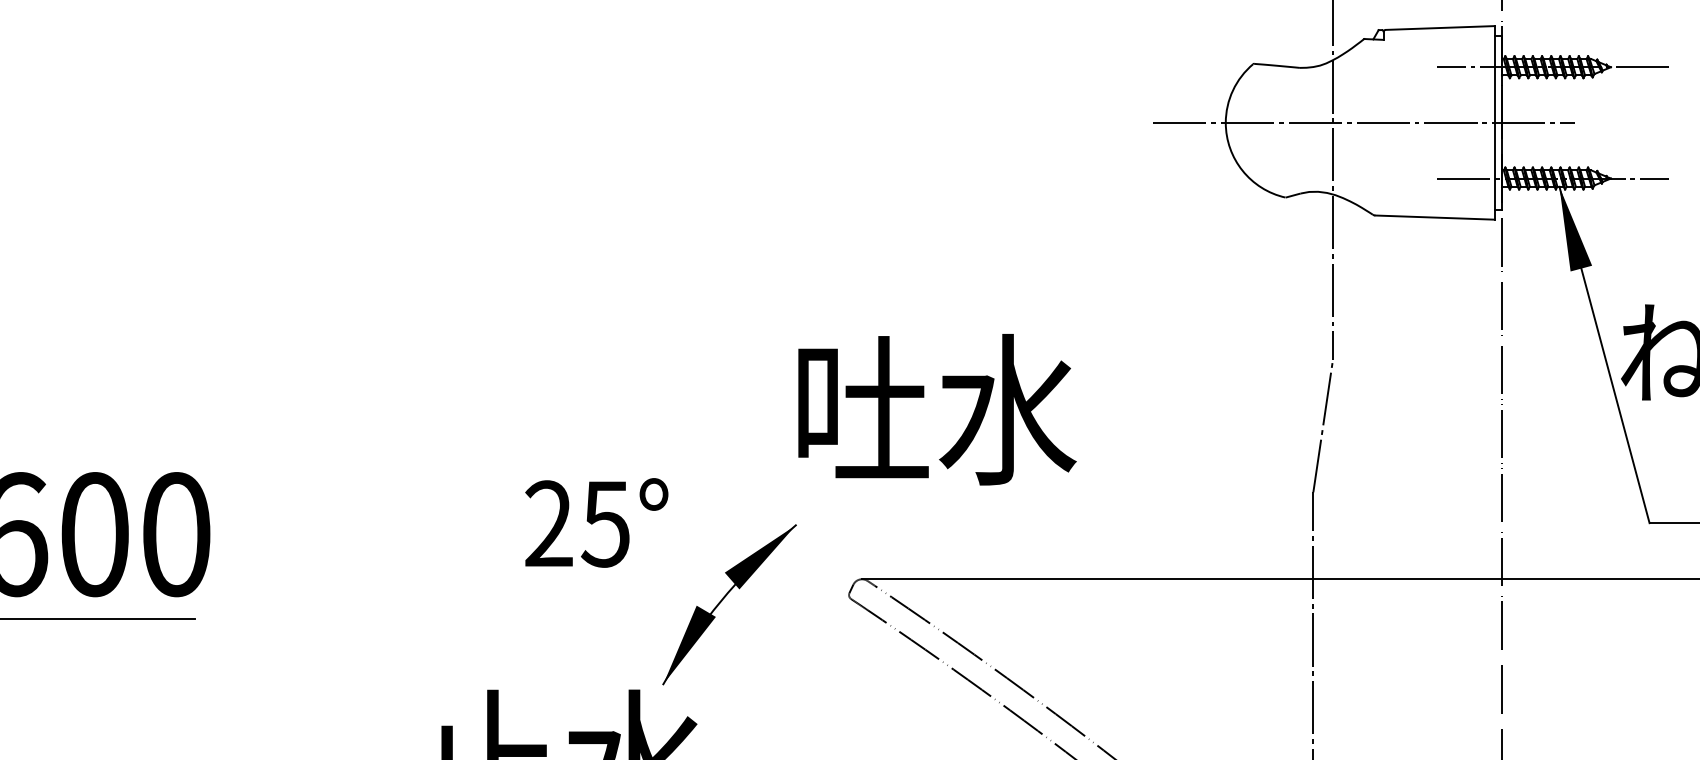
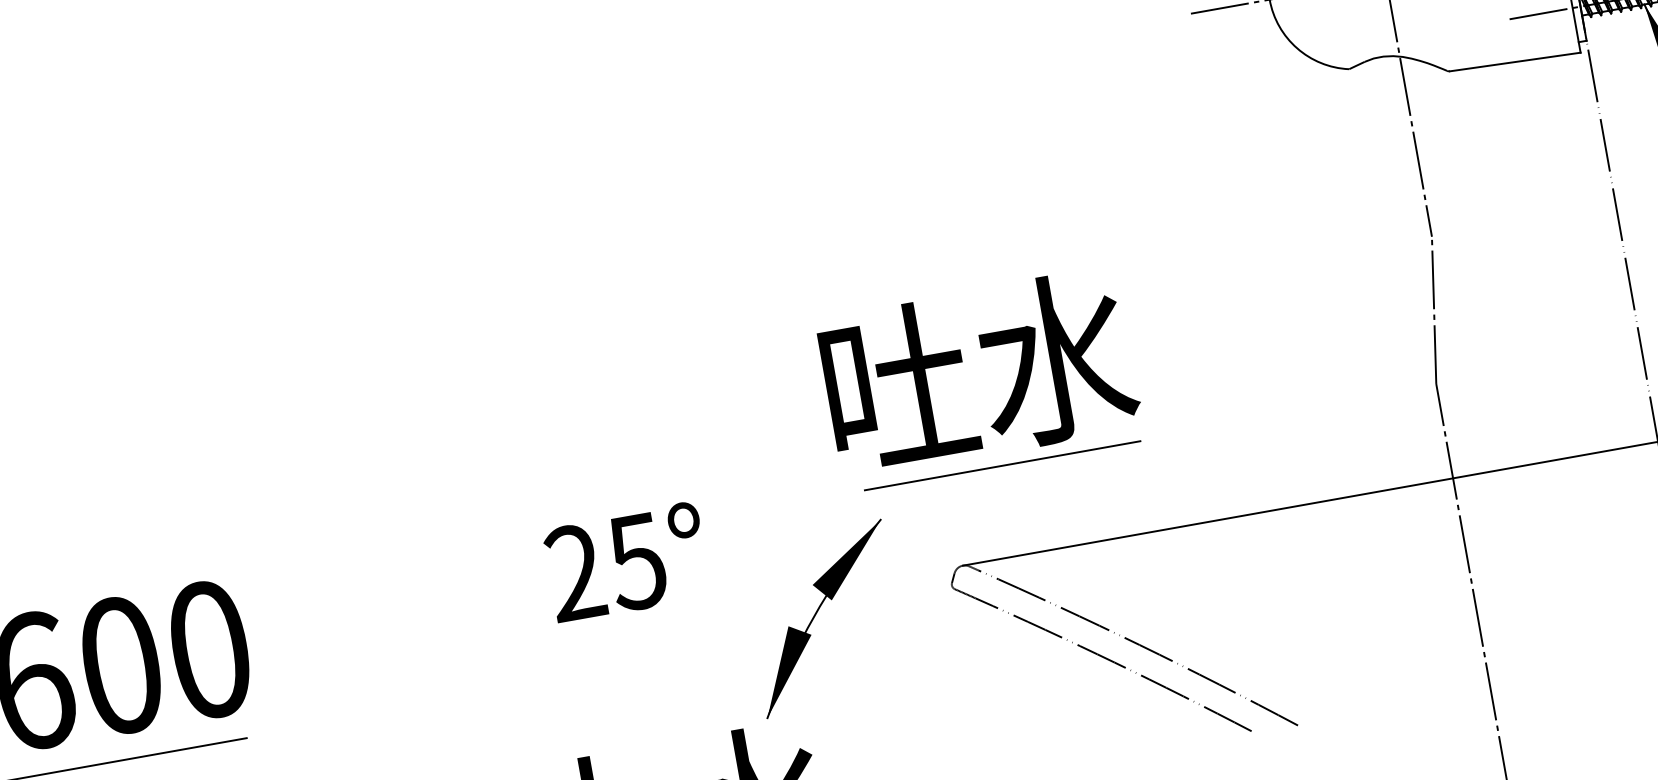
text: (937, 409) -> (979, 372), moved
line: (913, 496) -> (1002, 465), added
text: (596, 522) -> (626, 561), moved

